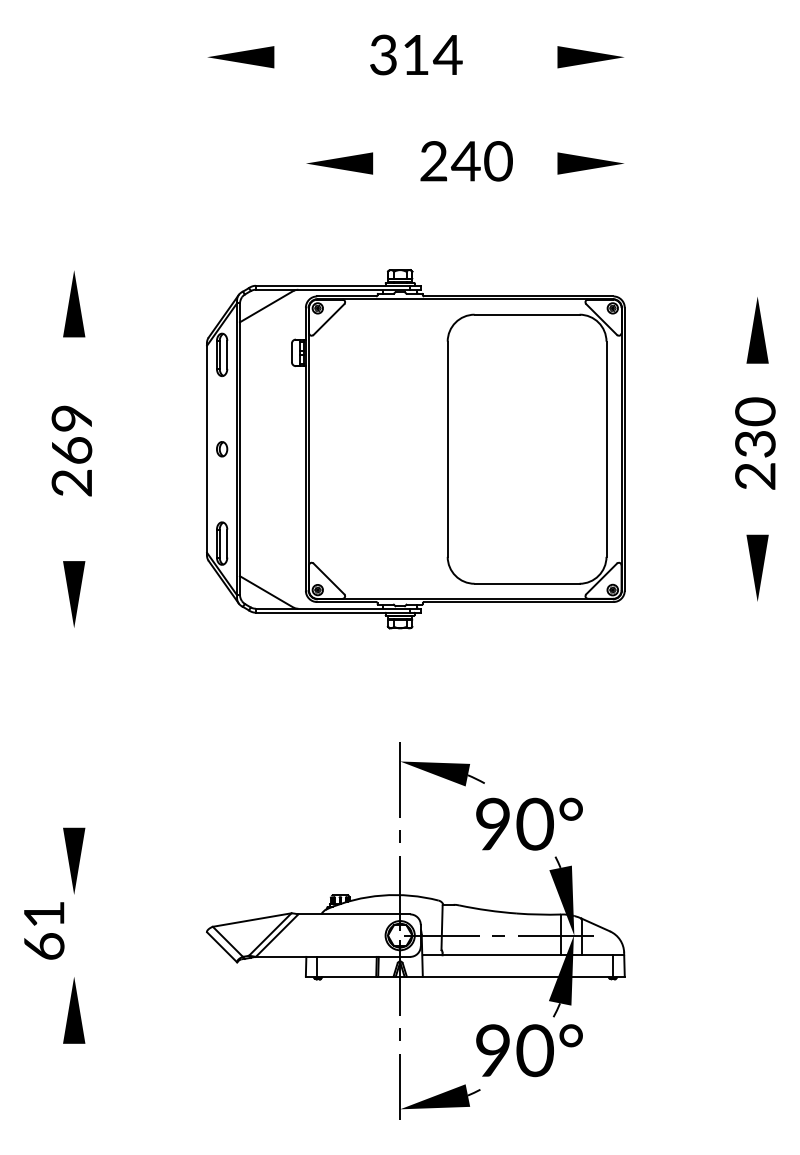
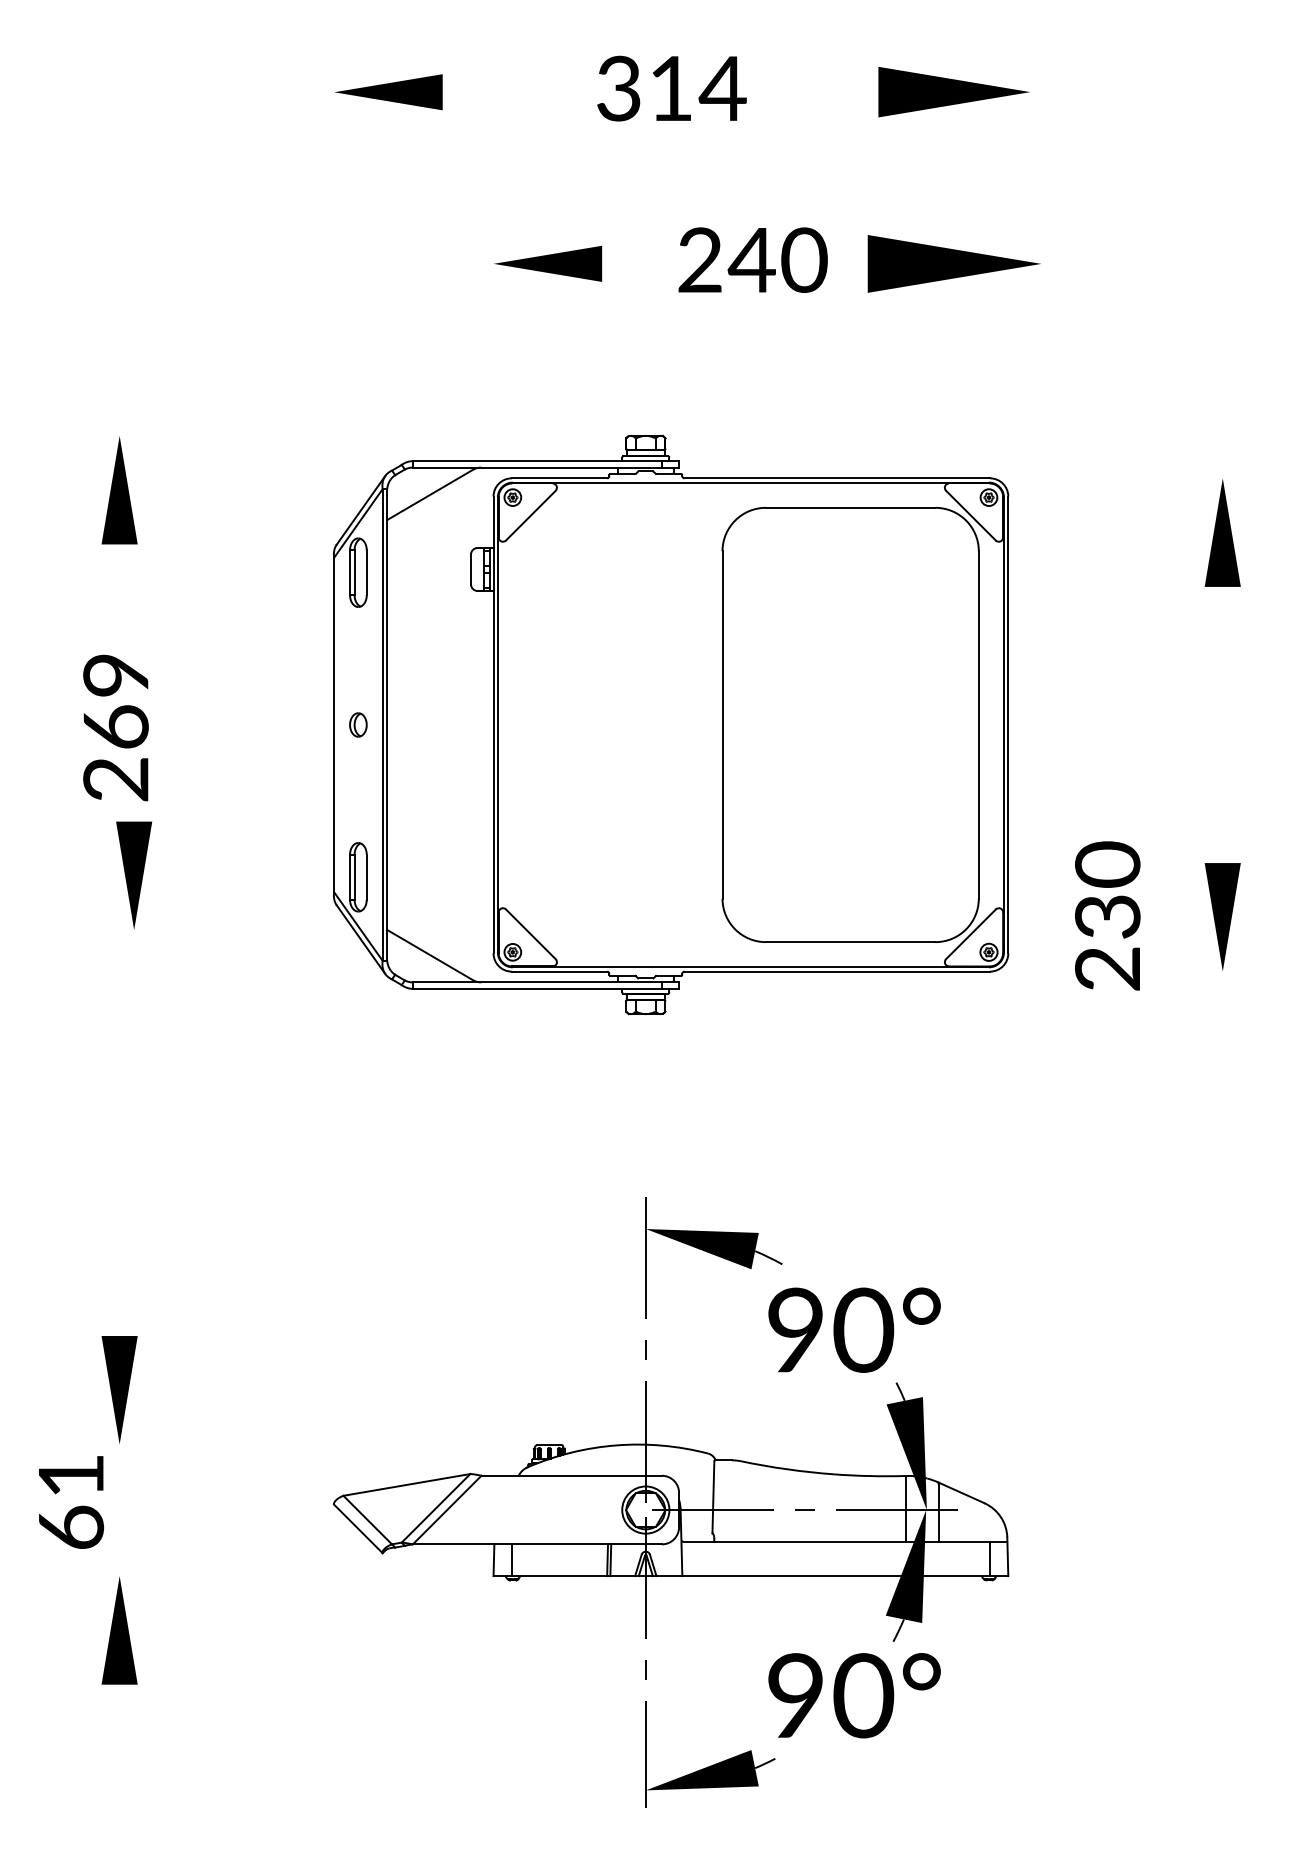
part: (590, 57) -> (952, 92), size x1.4
part: (590, 163) -> (952, 263), size x1.6
text: (755, 443) -> (1107, 915), moved
part: (74, 594) -> (134, 875), moved

